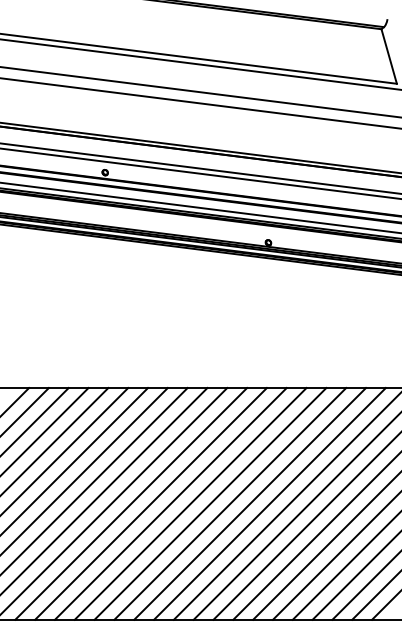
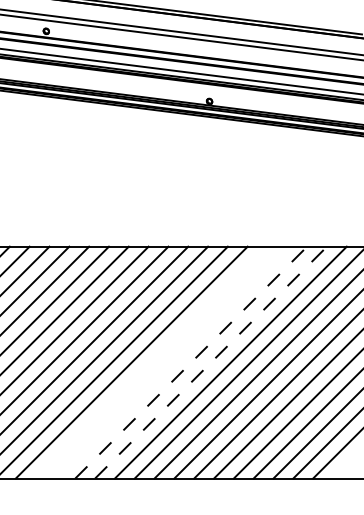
line: (210, 503) -> (151, 362), removed
line: (230, 503) -> (171, 362), removed
line: (250, 503) -> (191, 362), solid -> dashed
line: (269, 503) -> (210, 362), solid -> dashed

